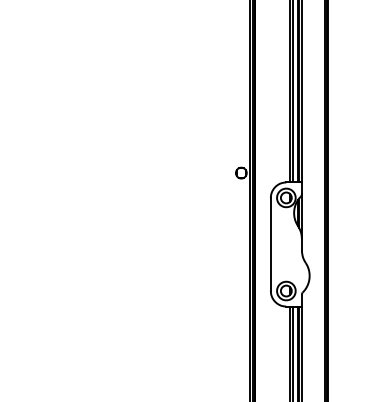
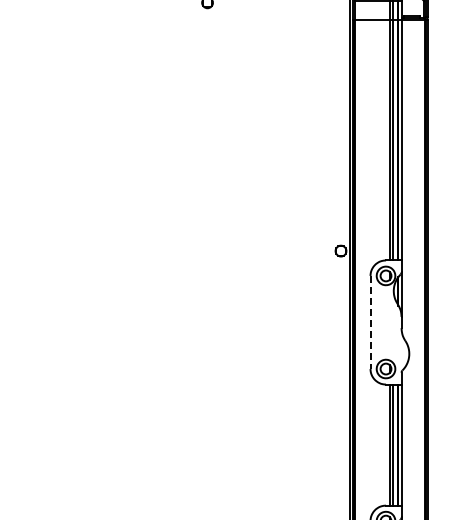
line: (270, 244) -> (370, 322), solid -> dashed

